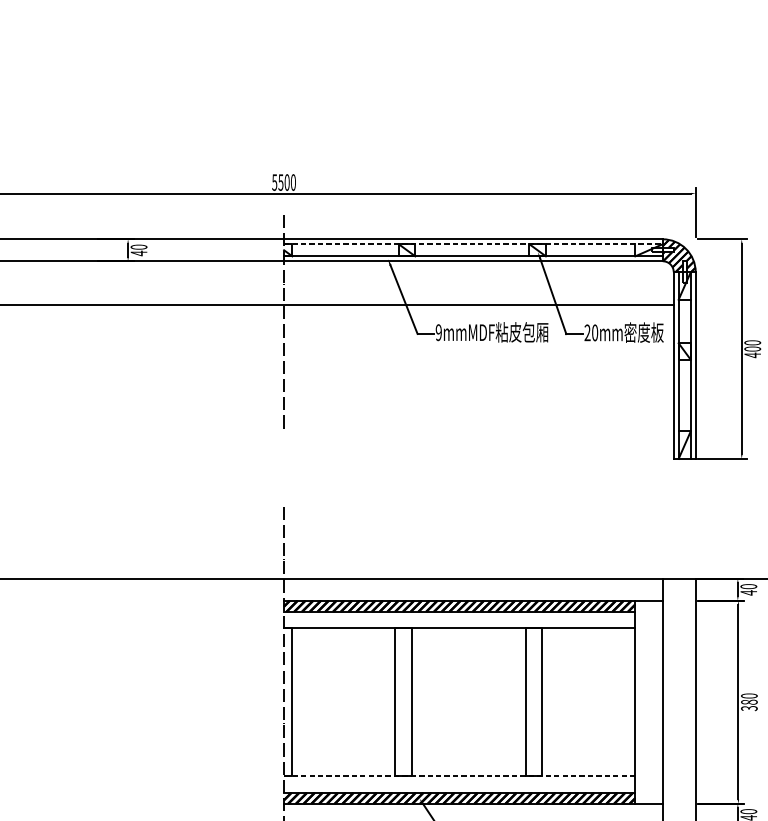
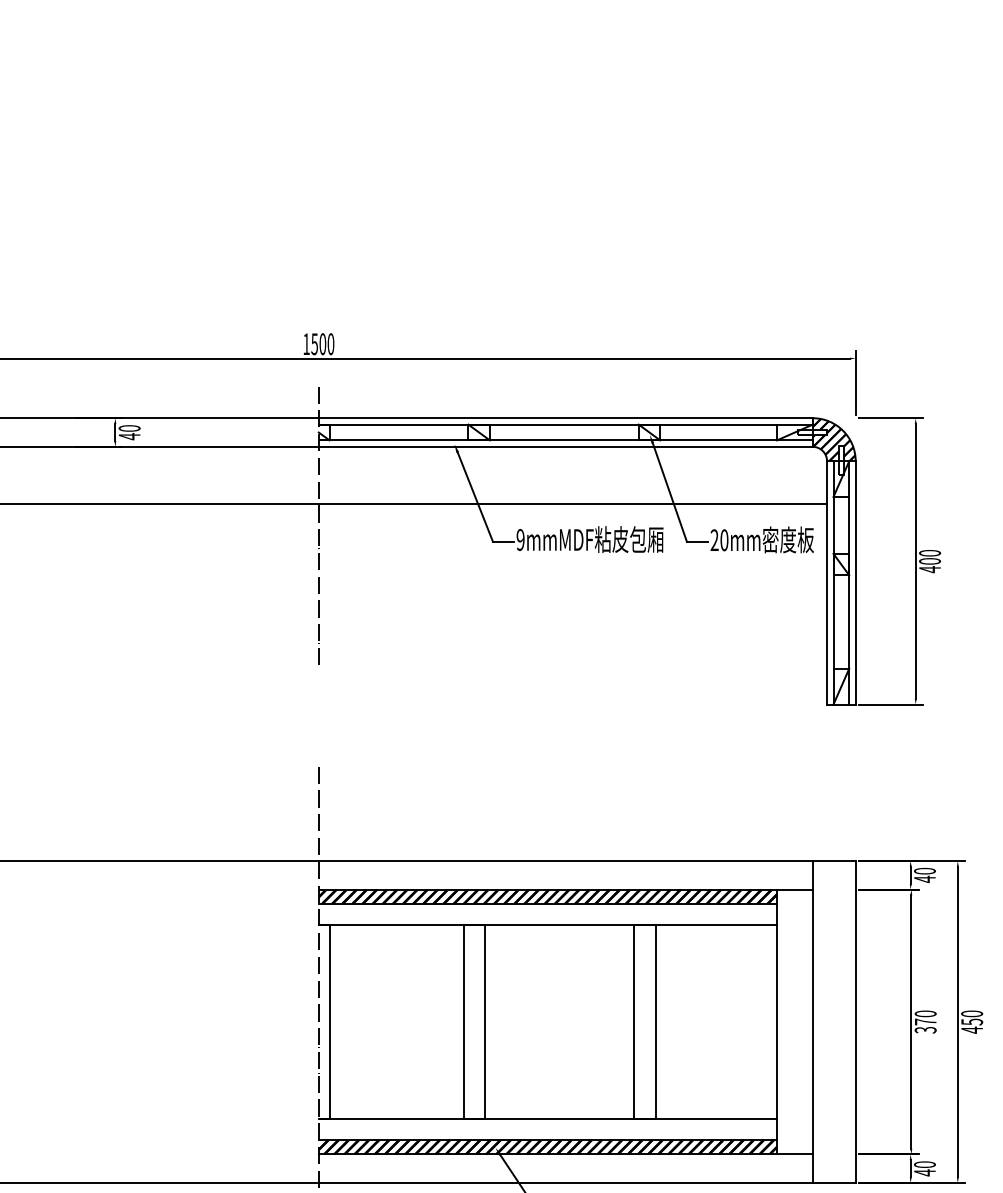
text: (274, 182) -> (306, 344), 5500 -> 1500
line: (473, 244) -> (565, 424), dashed -> solid
text: (749, 701) -> (925, 1021), 380 -> 370
line: (459, 776) -> (547, 1118), dashed -> solid

